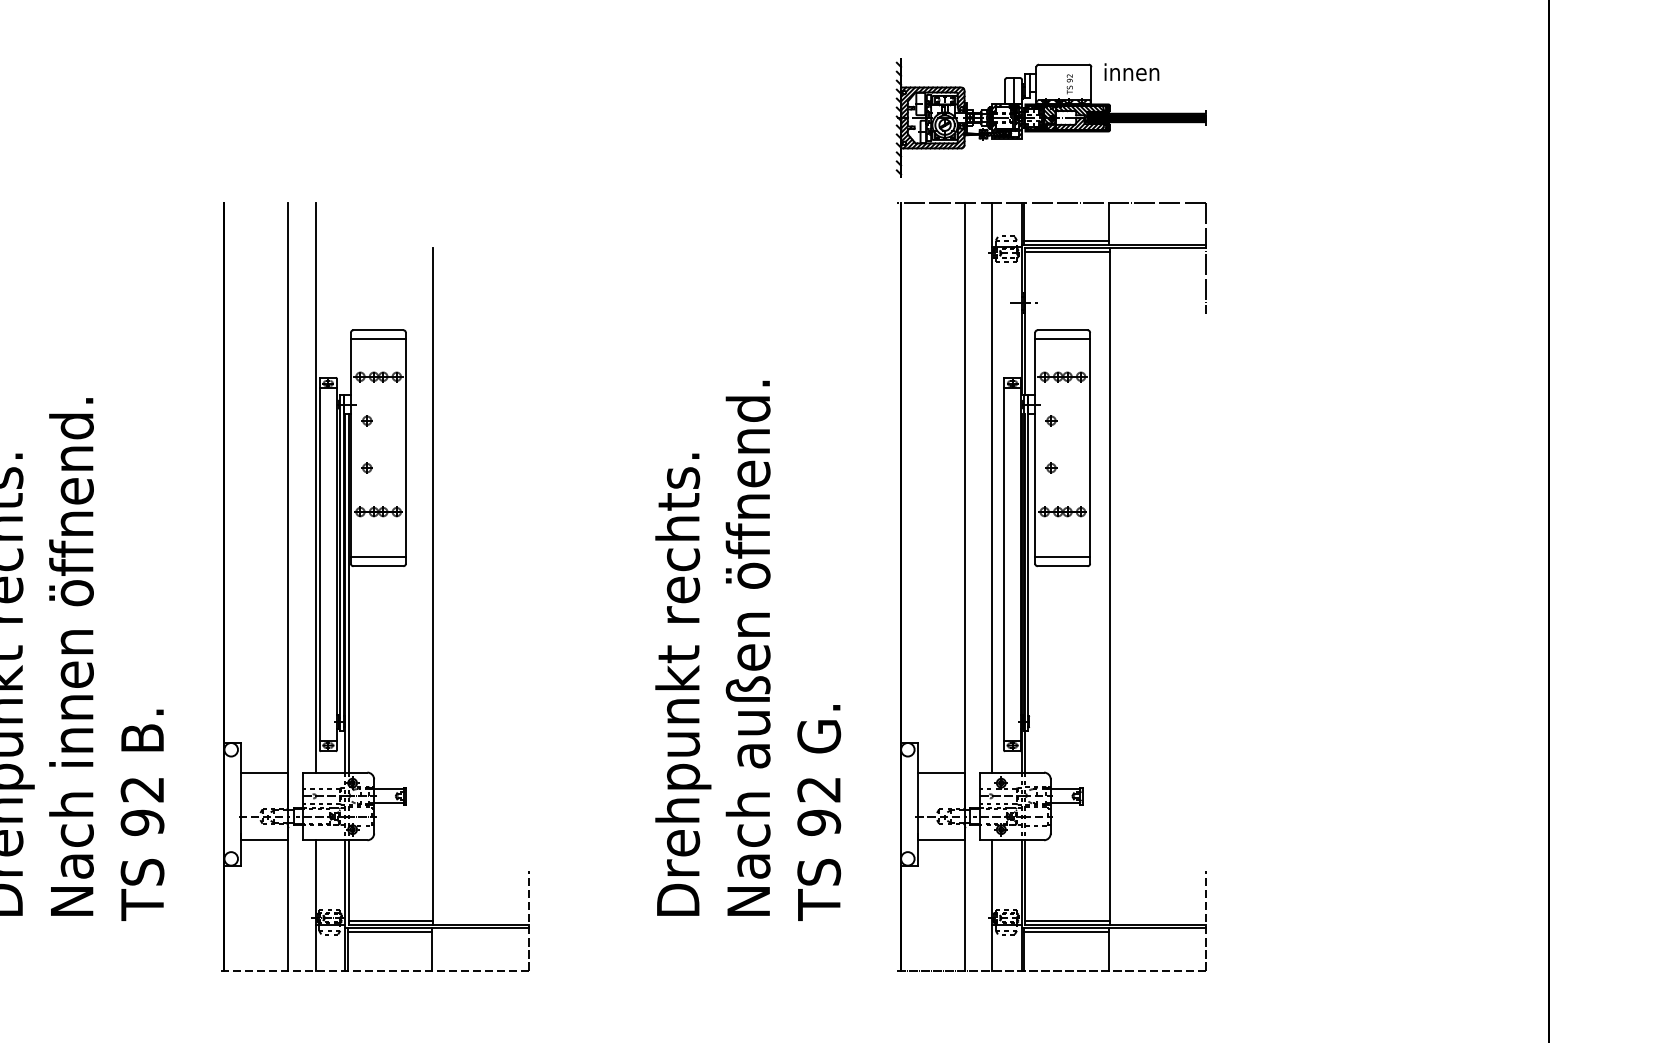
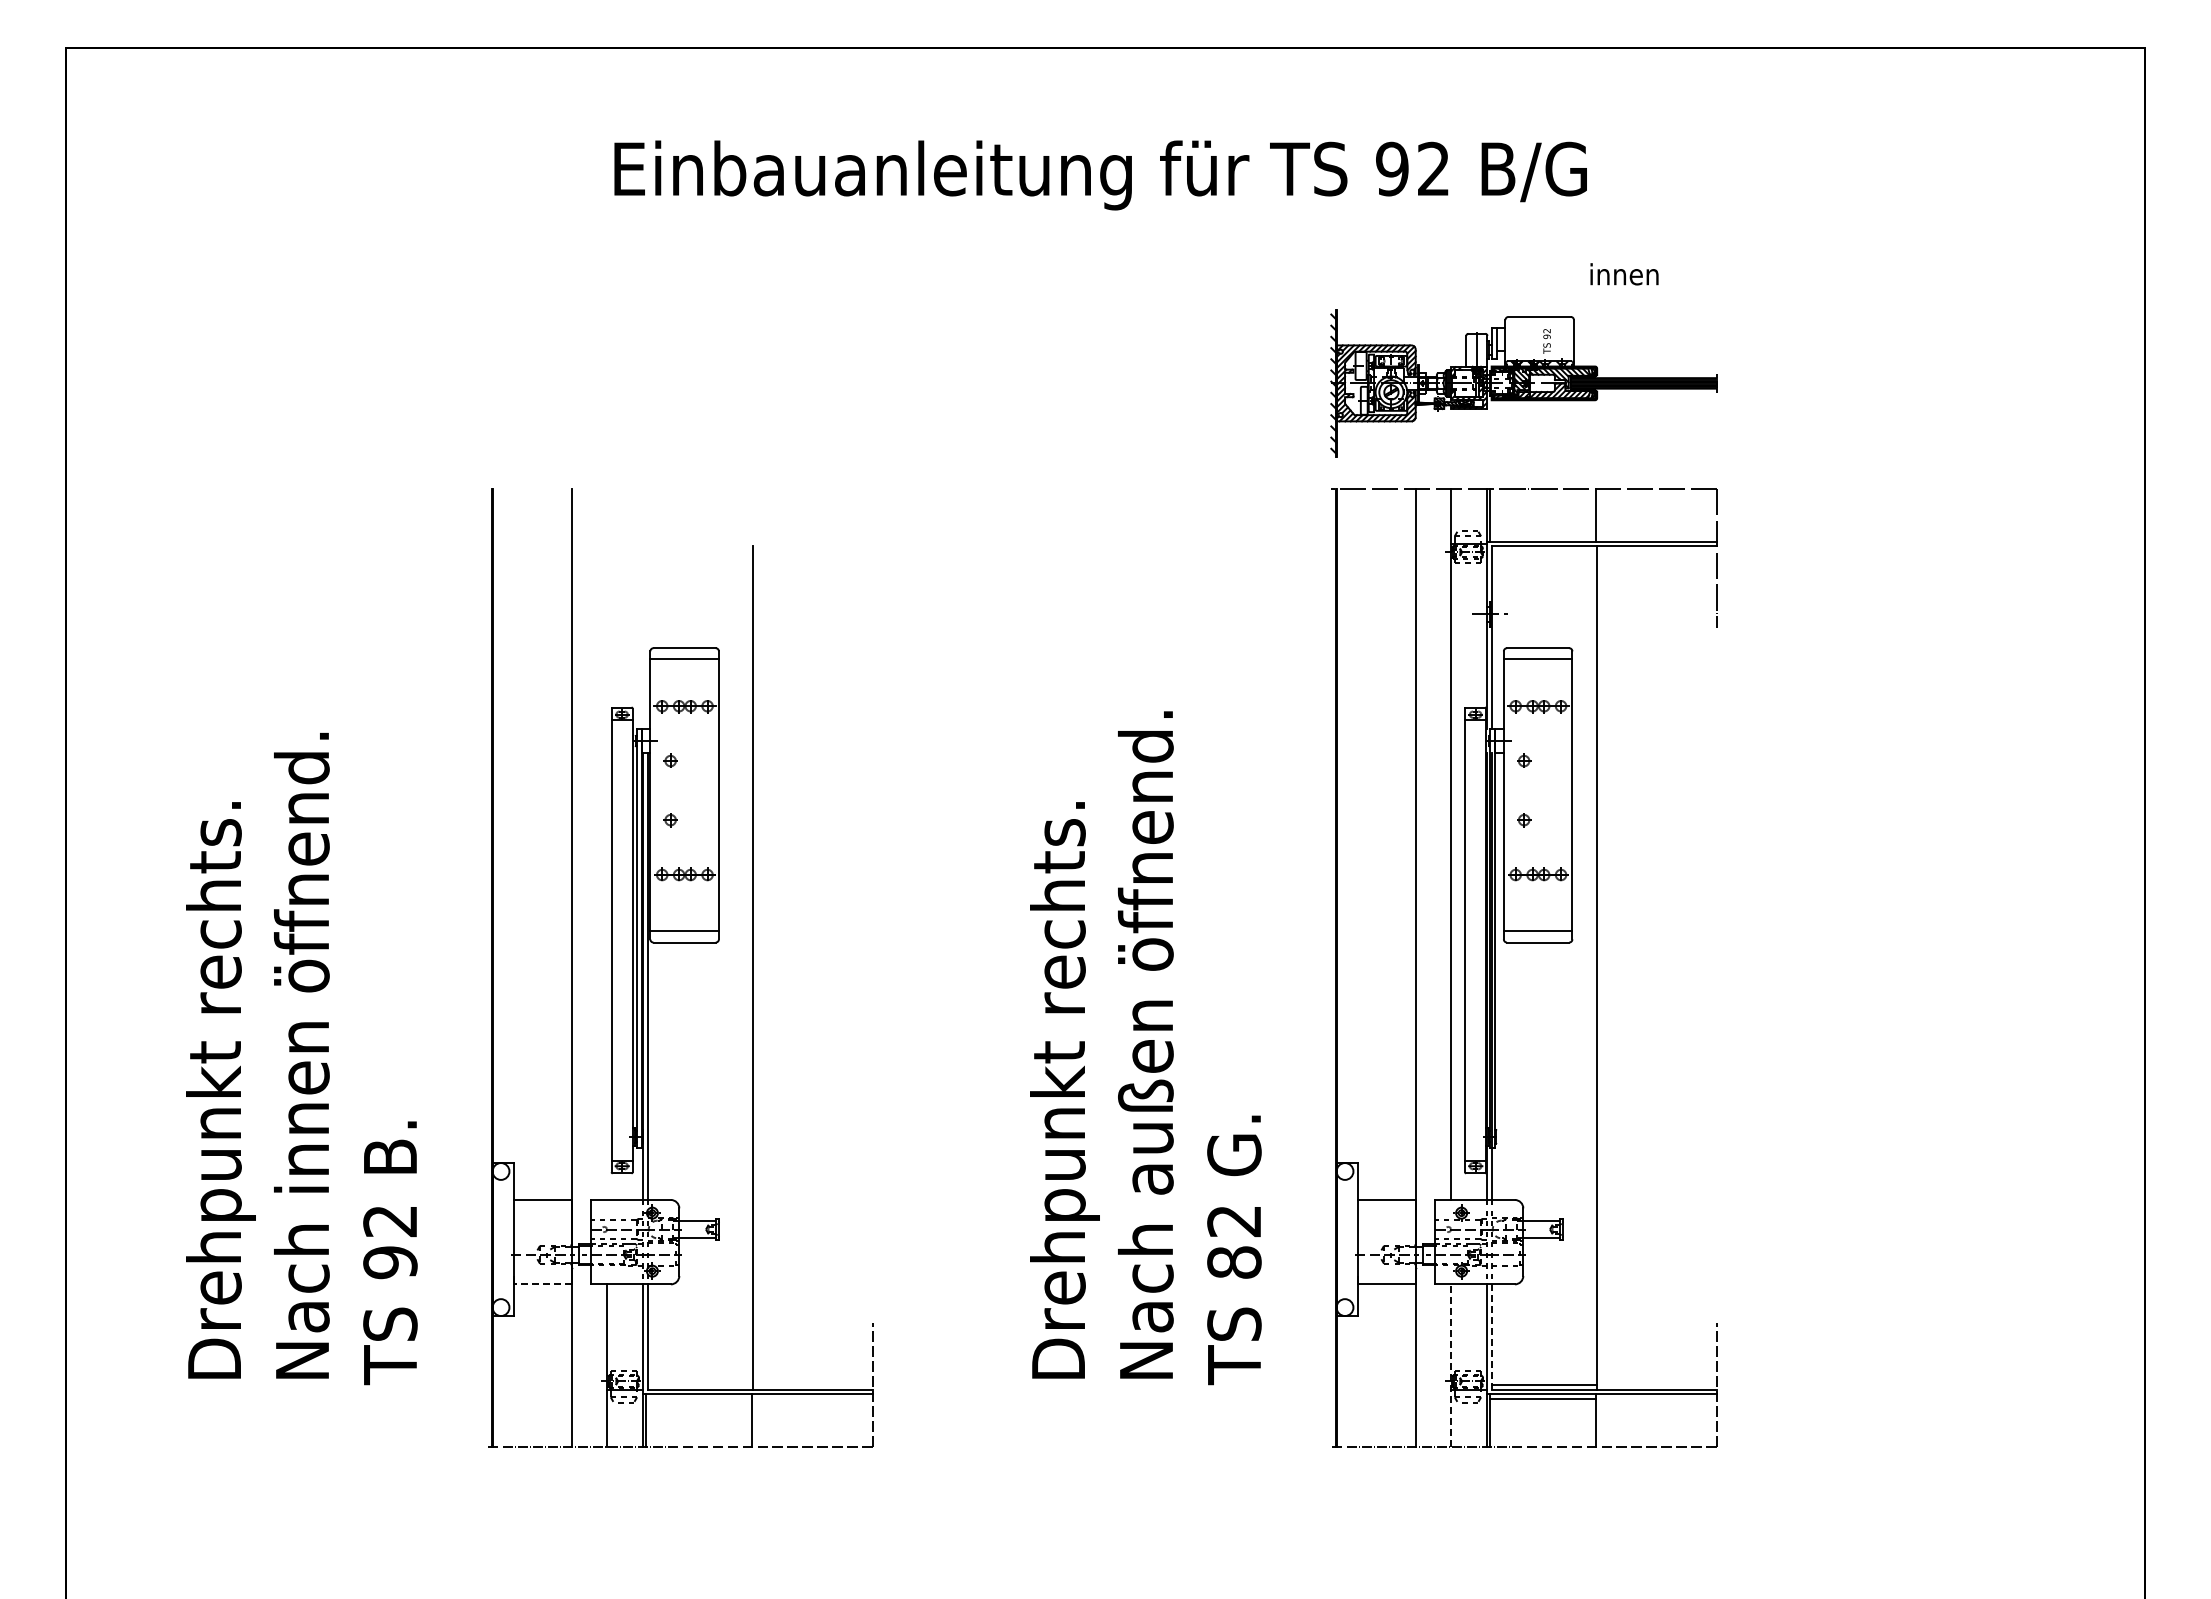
text: (1131, 72) -> (1624, 274), moved
line: (1066, 240) -> (1542, 536), removed
line: (1067, 251) -> (1544, 550), removed
line: (315, 486) -> (606, 843), removed
text: (819, 822) -> (1234, 1262), 92 -> 82
line: (264, 840) -> (542, 1284), solid -> dashed
line: (1025, 882) -> (1491, 1337), solid -> dashed
line: (992, 905) -> (1450, 1365), solid -> dashed
line: (391, 921) -> (700, 1385), removed
line: (389, 931) -> (698, 1398), removed

